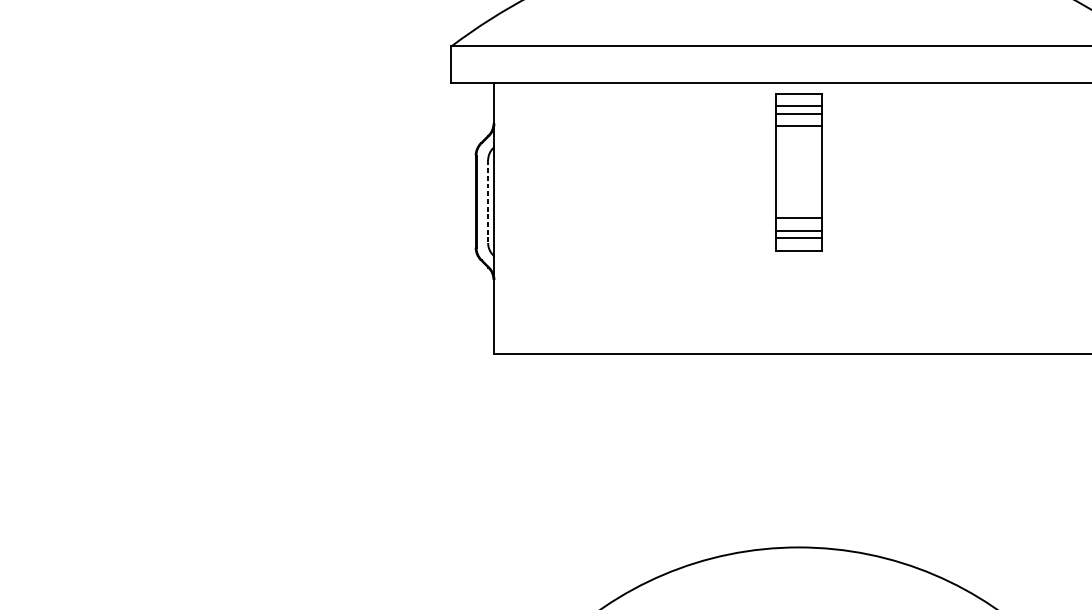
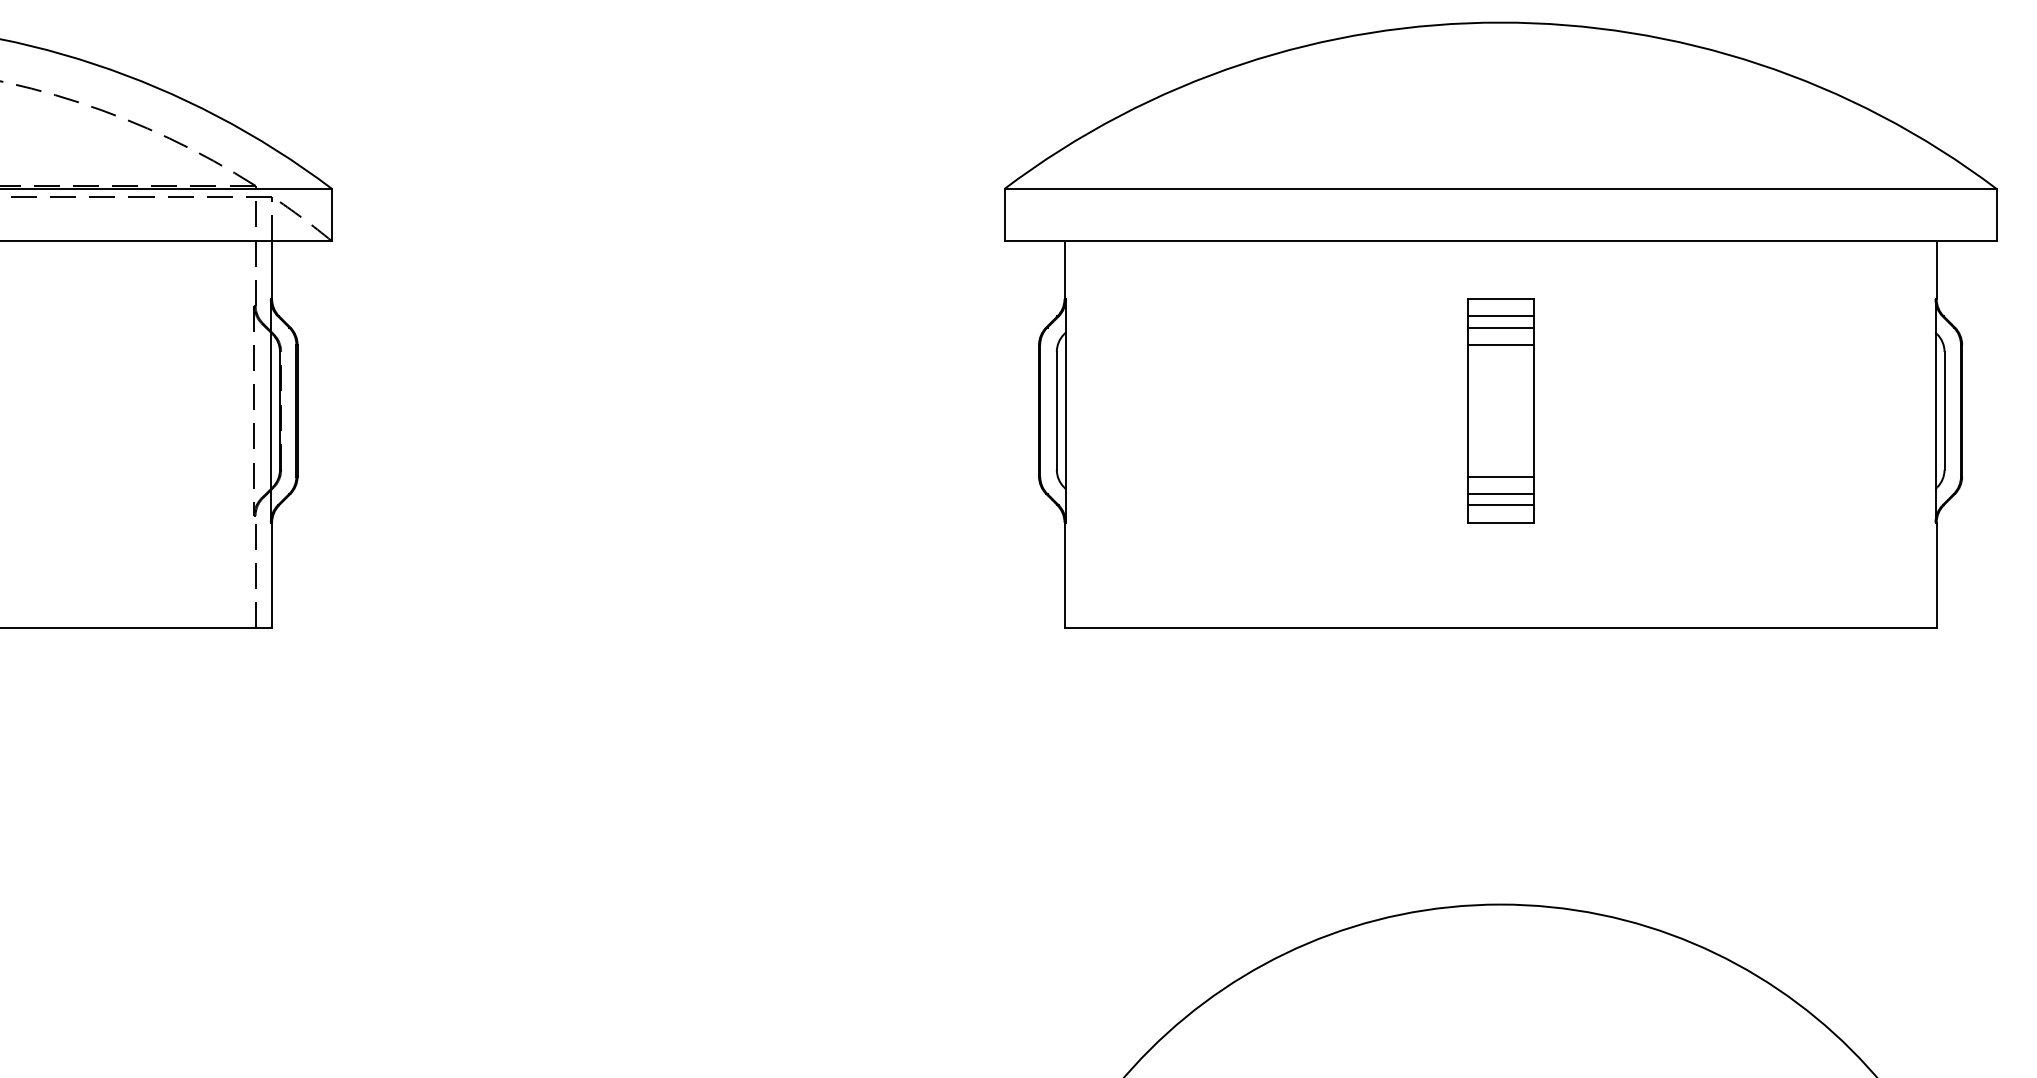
part: (798, 172) -> (1500, 410), moved
line: (487, 201) -> (1056, 410), dashed -> solid

